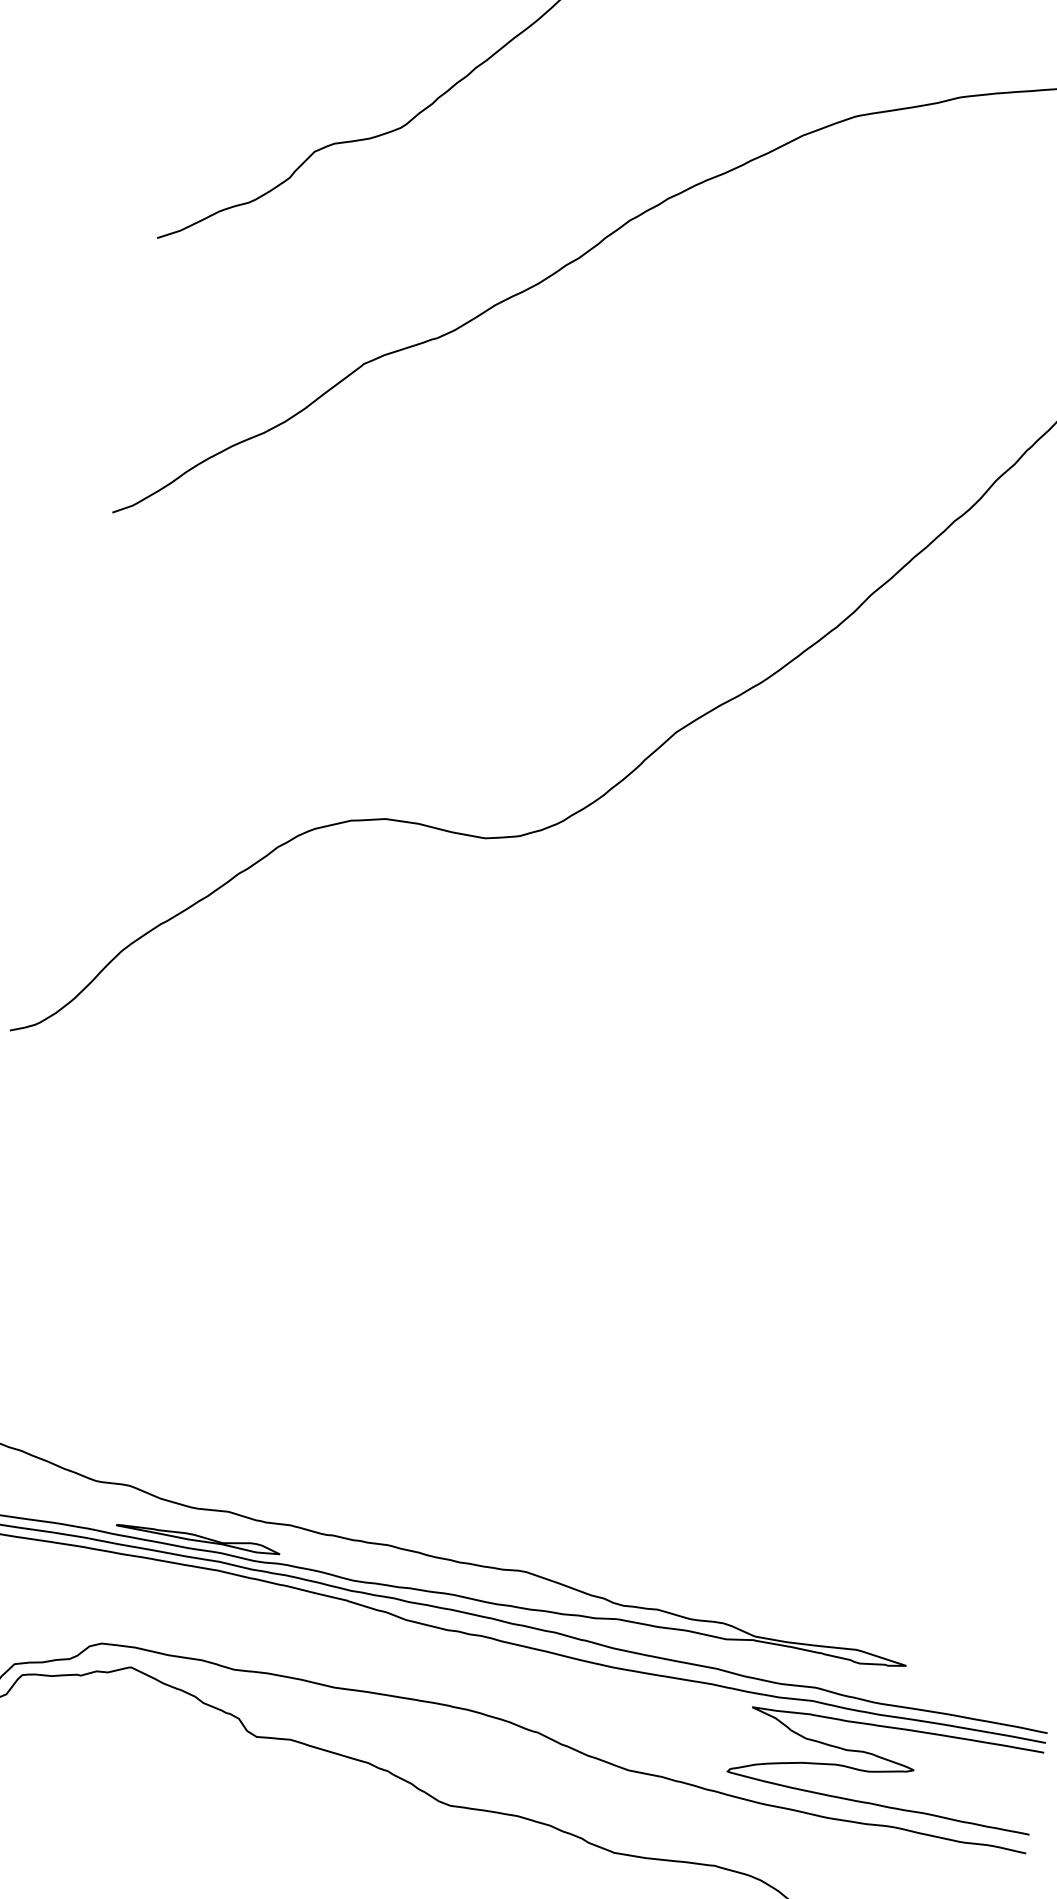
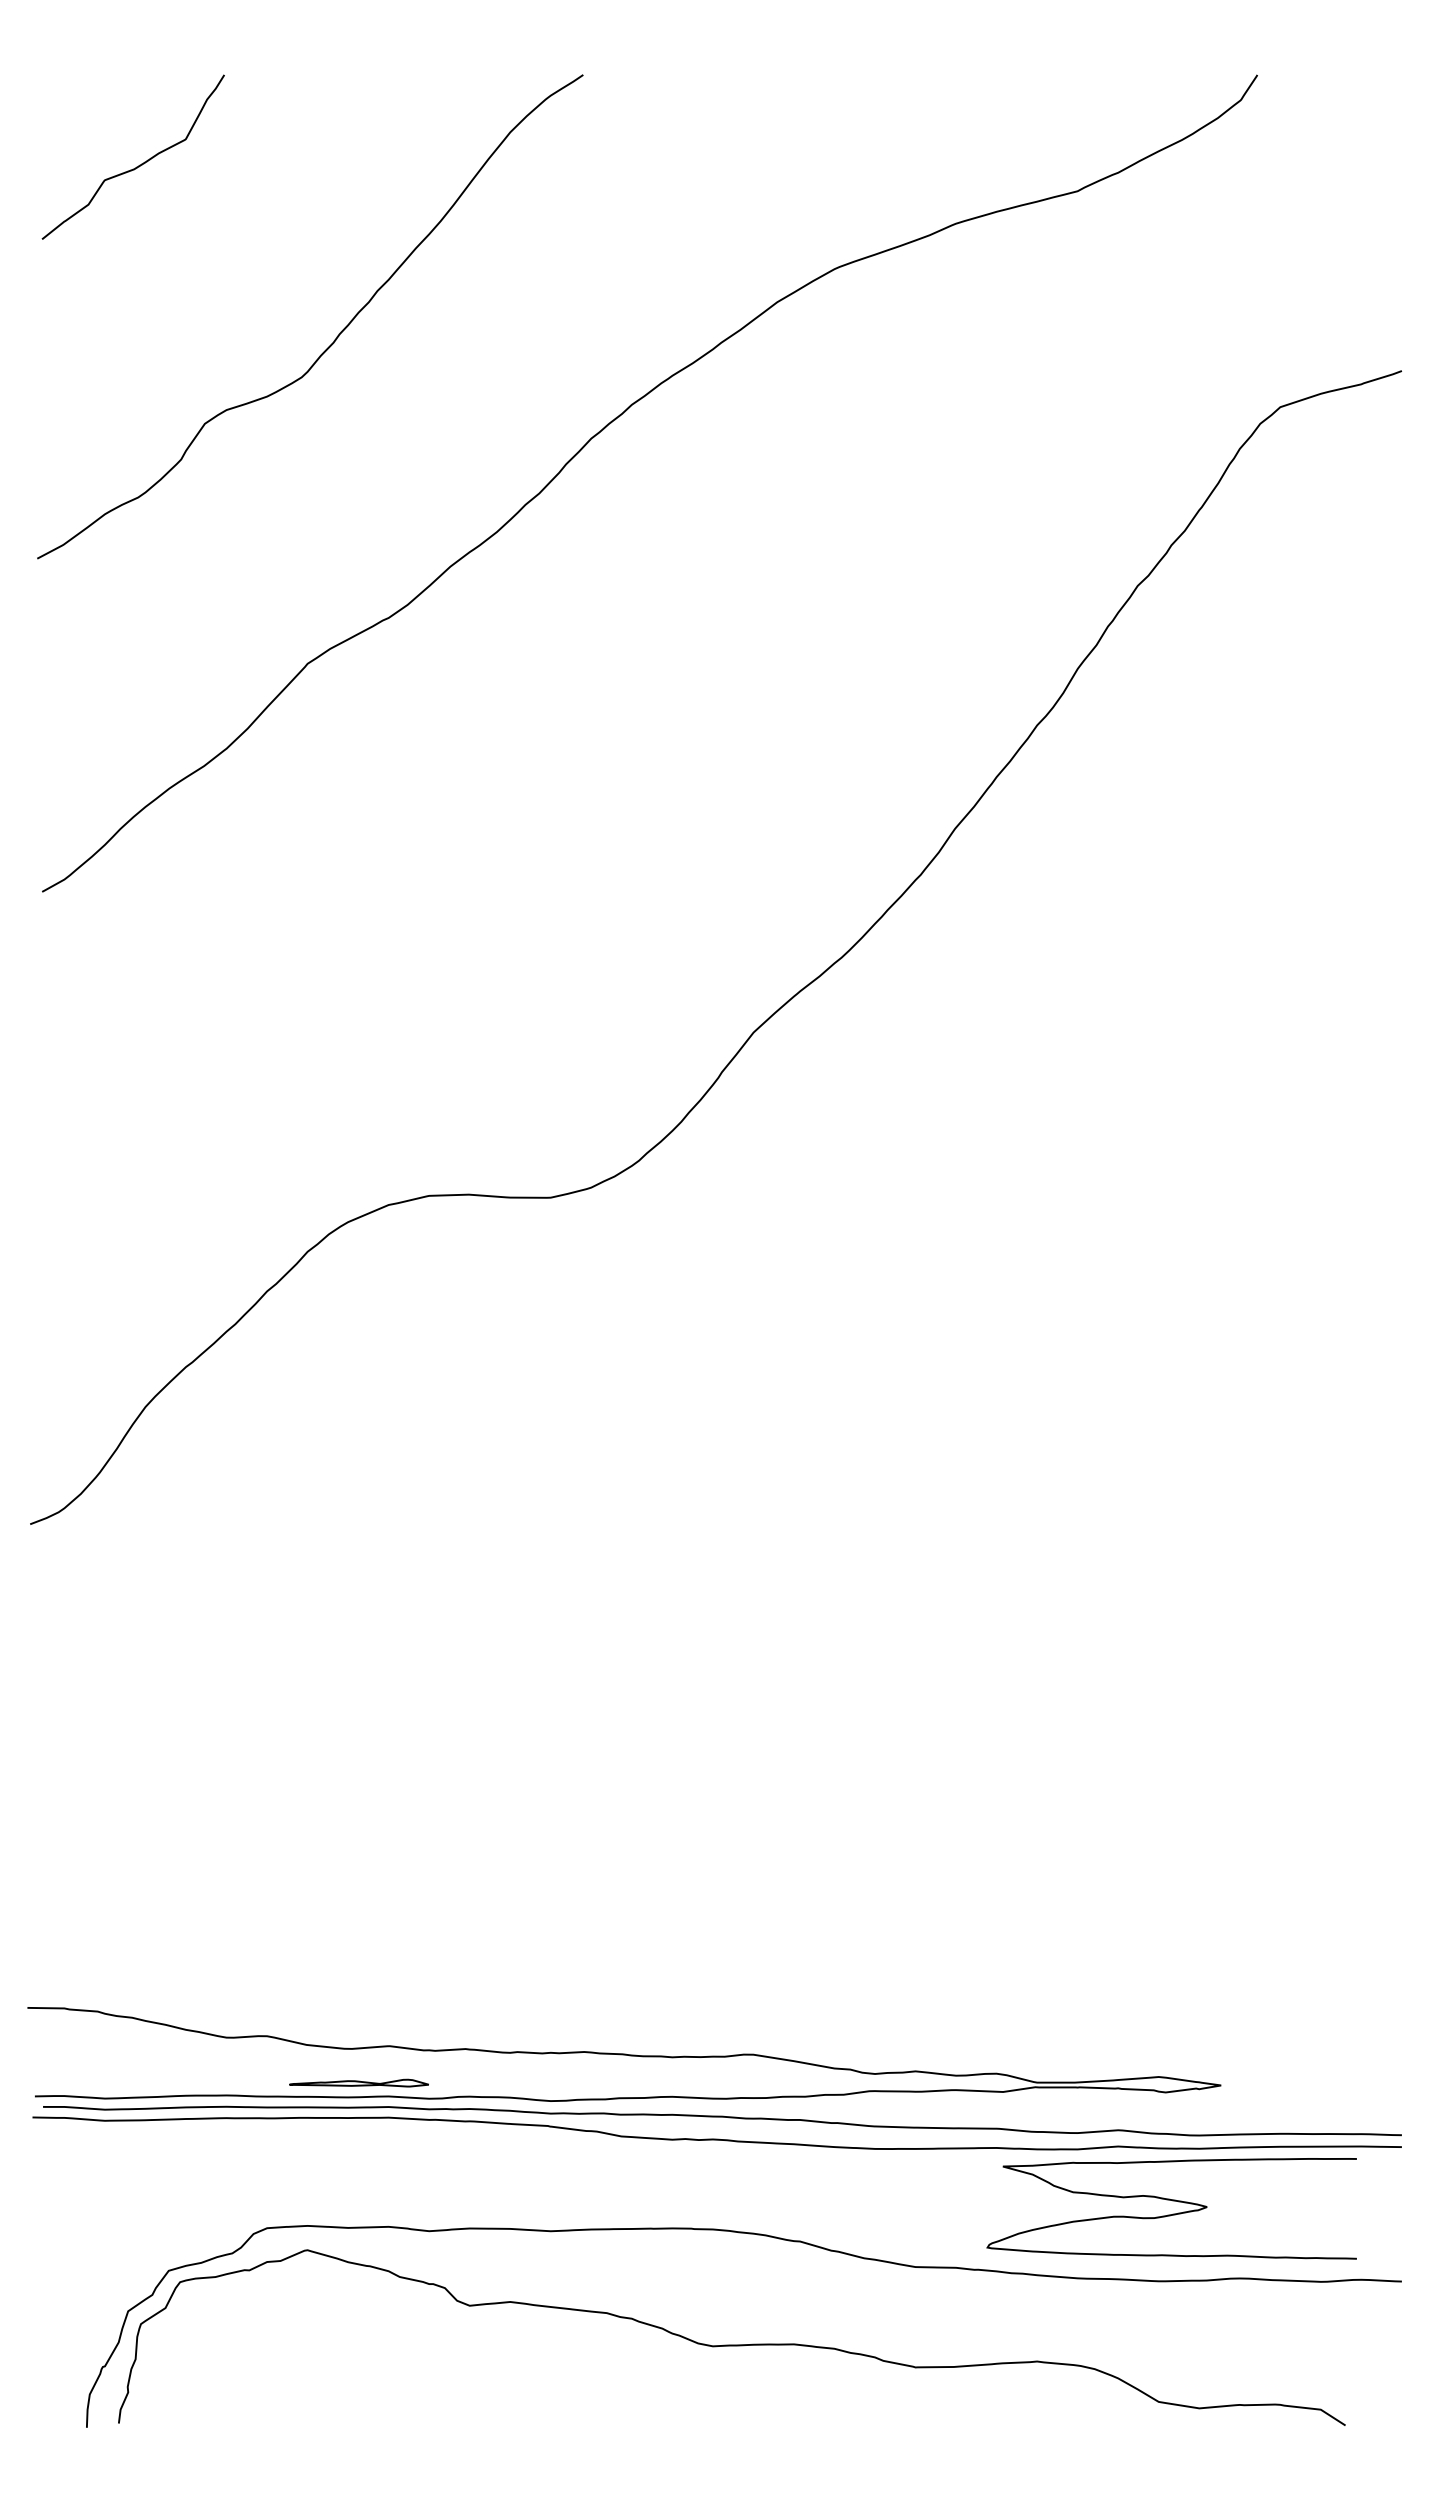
part: (198, 1537) -> (358, 2082), size x0.7
curve: (885, 1770) -> (1173, 2213), moved

